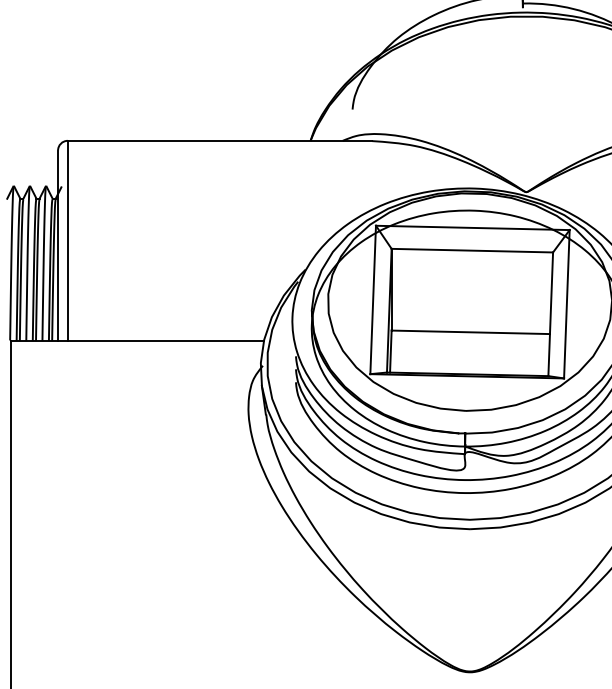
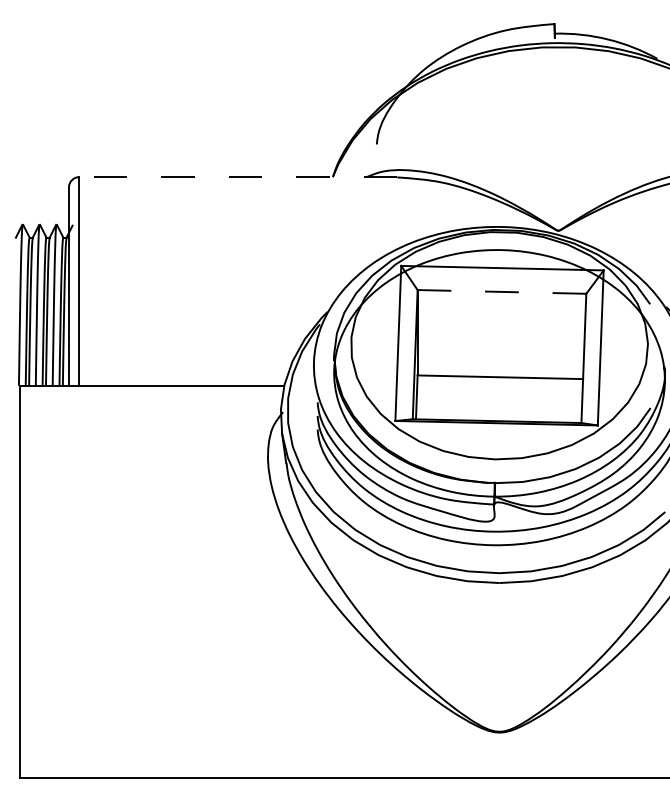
line: (219, 141) -> (237, 177), solid -> dashed
line: (471, 250) -> (501, 291), solid -> dashed

